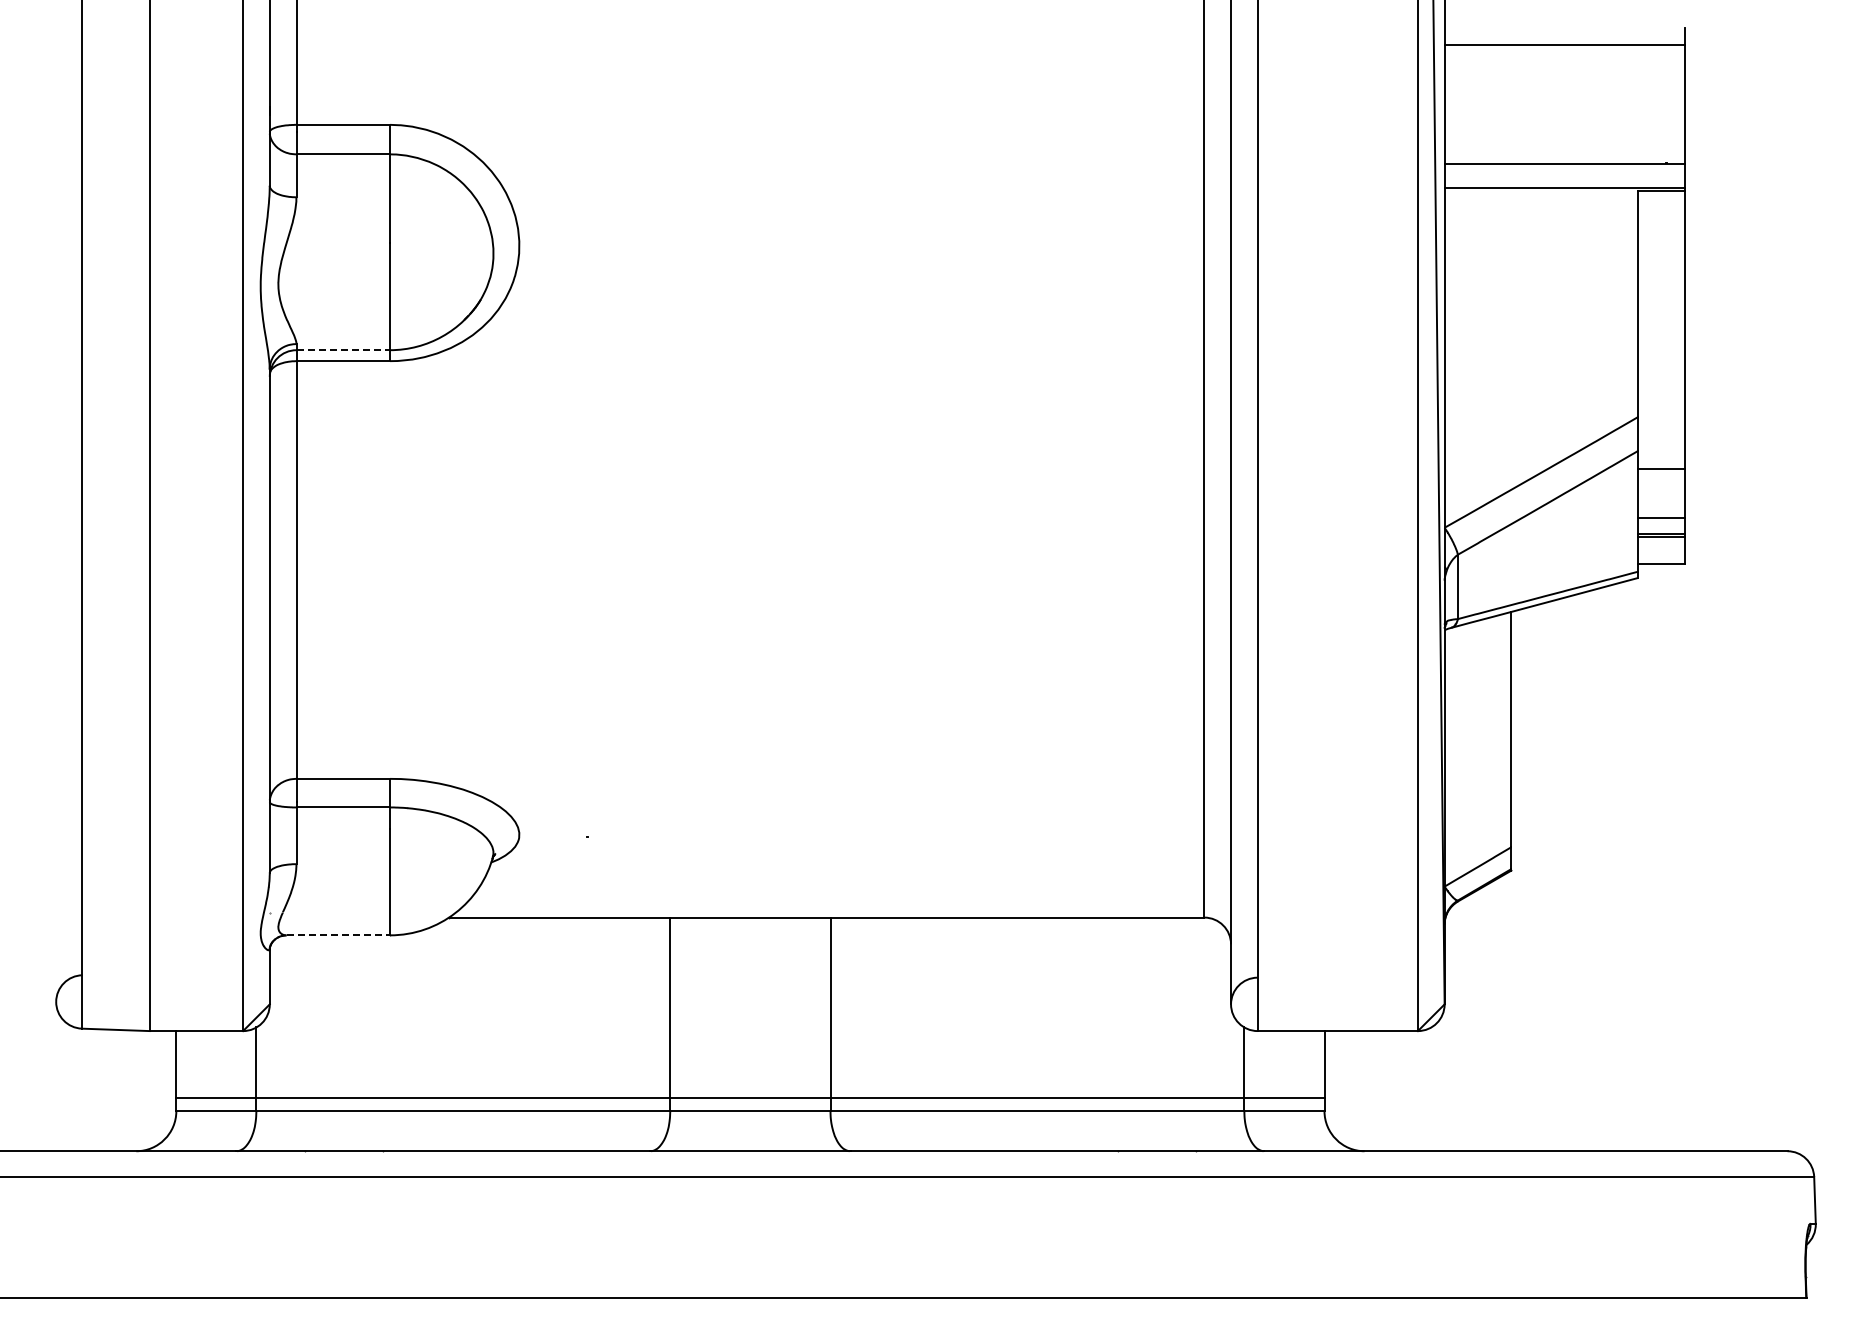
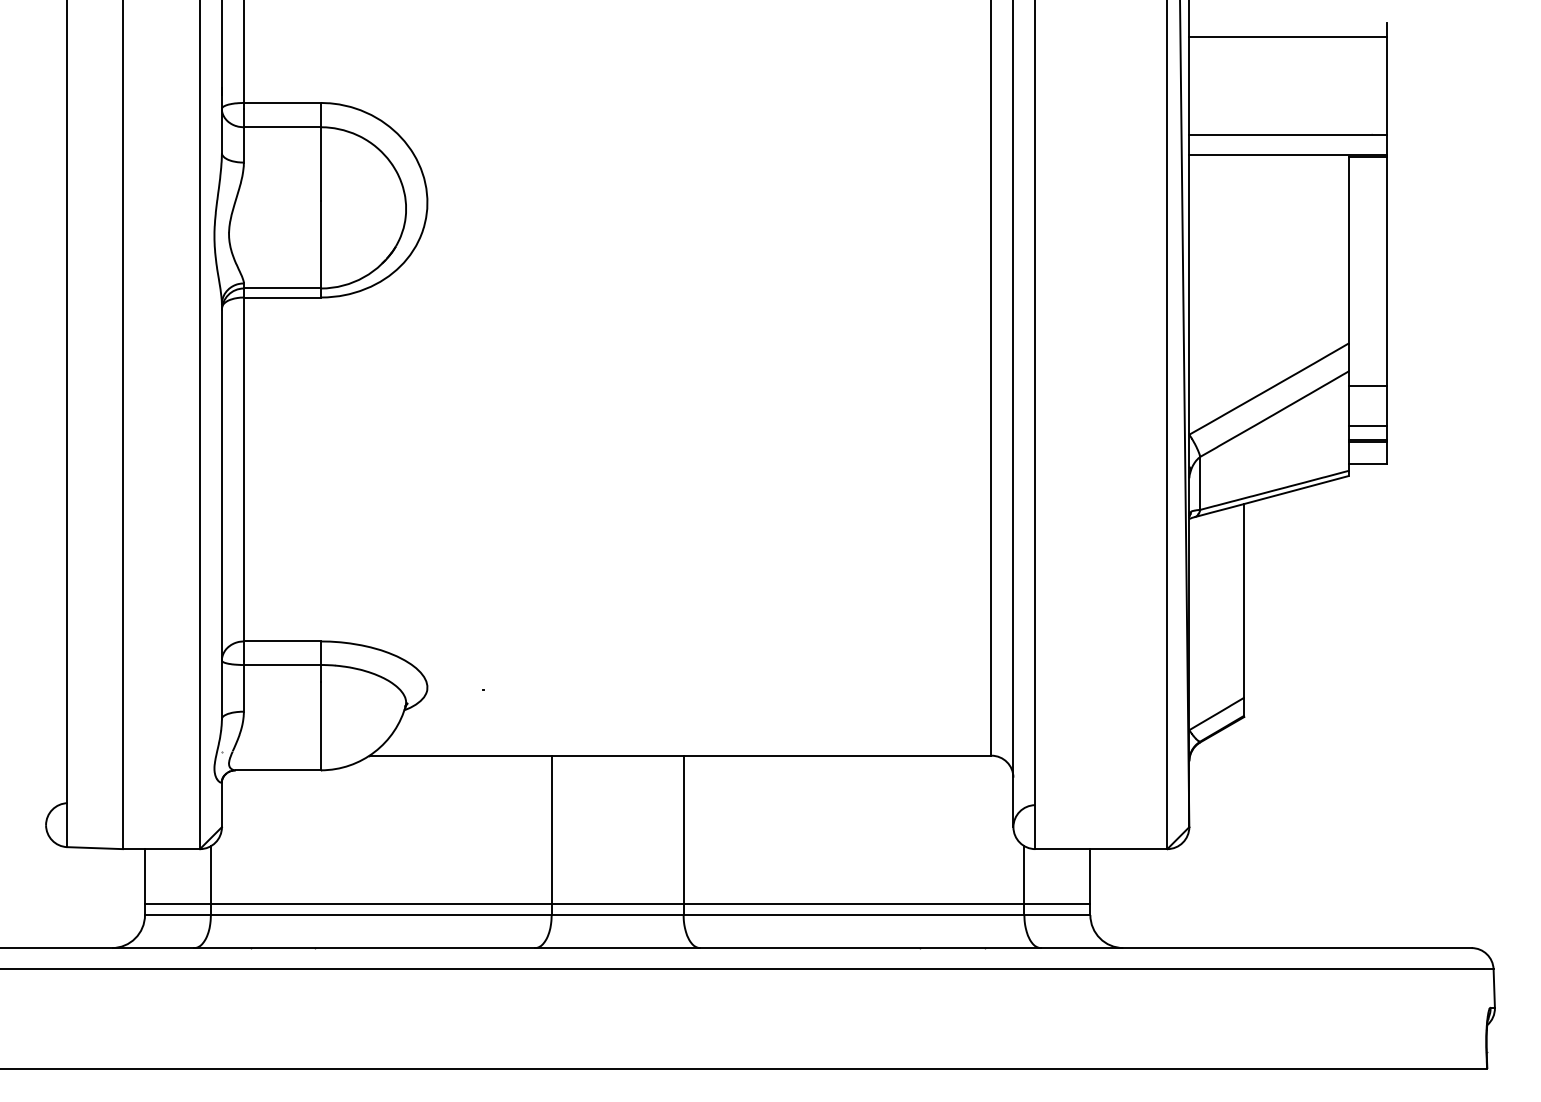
line: (343, 350) -> (282, 288), dashed -> solid
line: (338, 935) -> (278, 770), dashed -> solid

